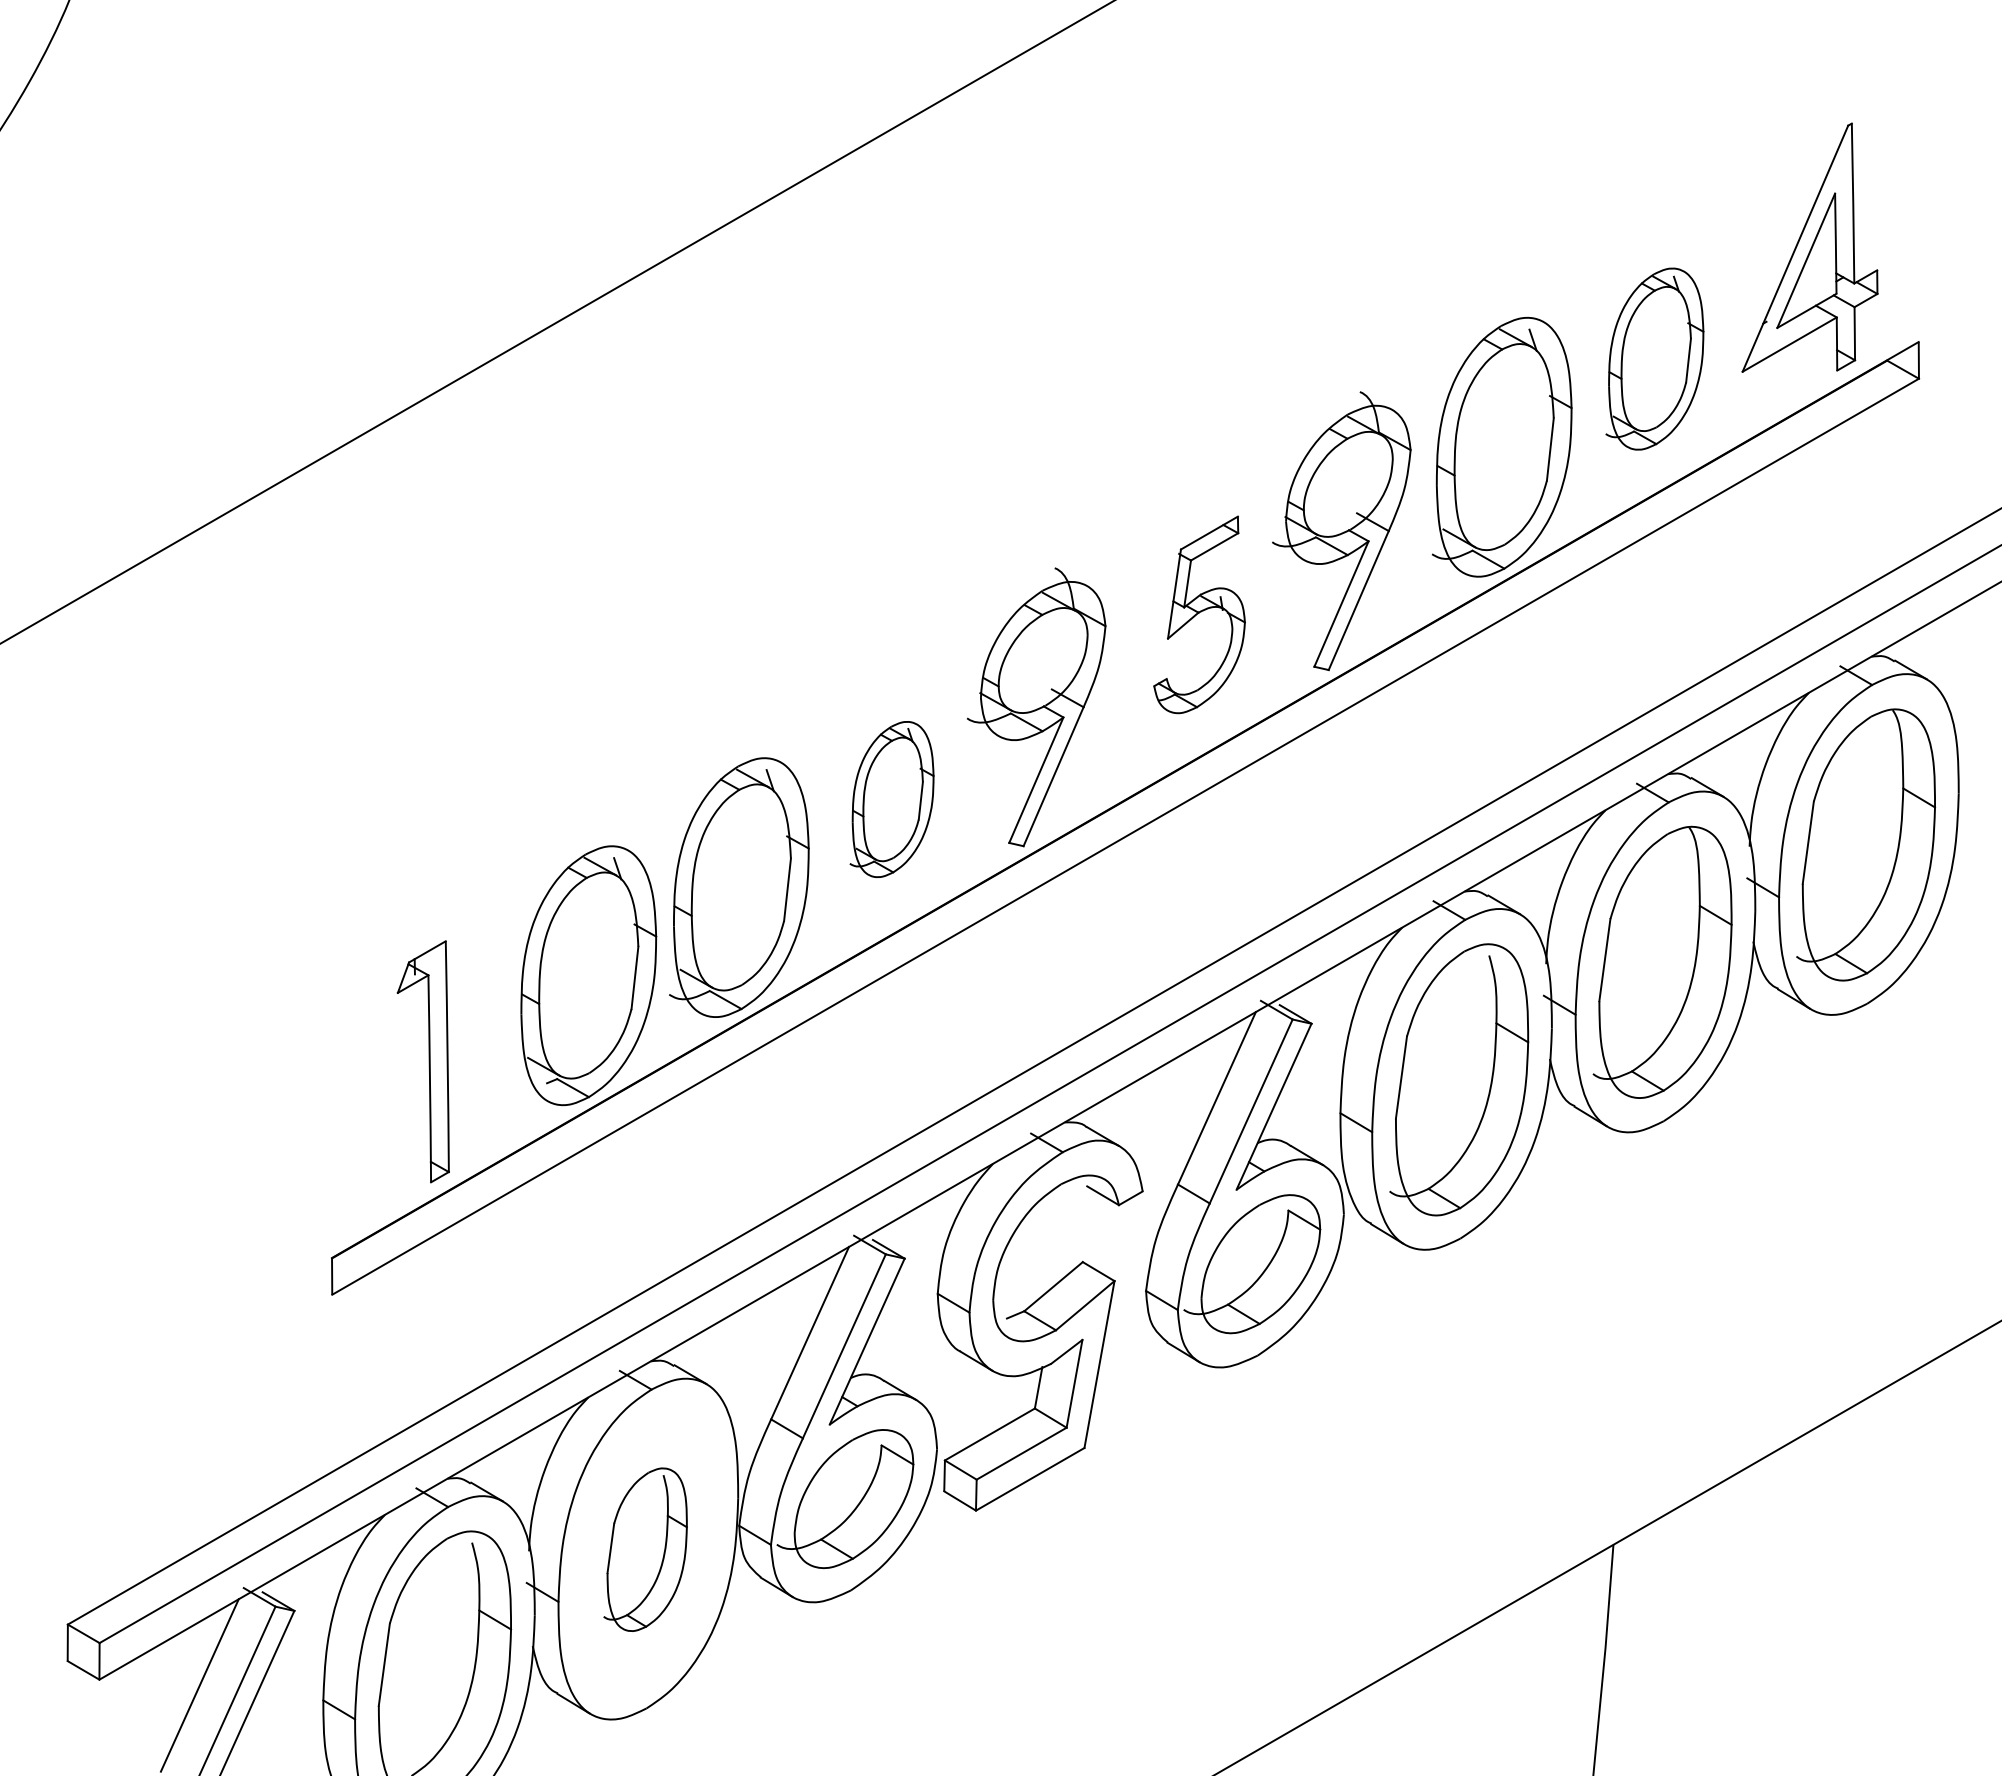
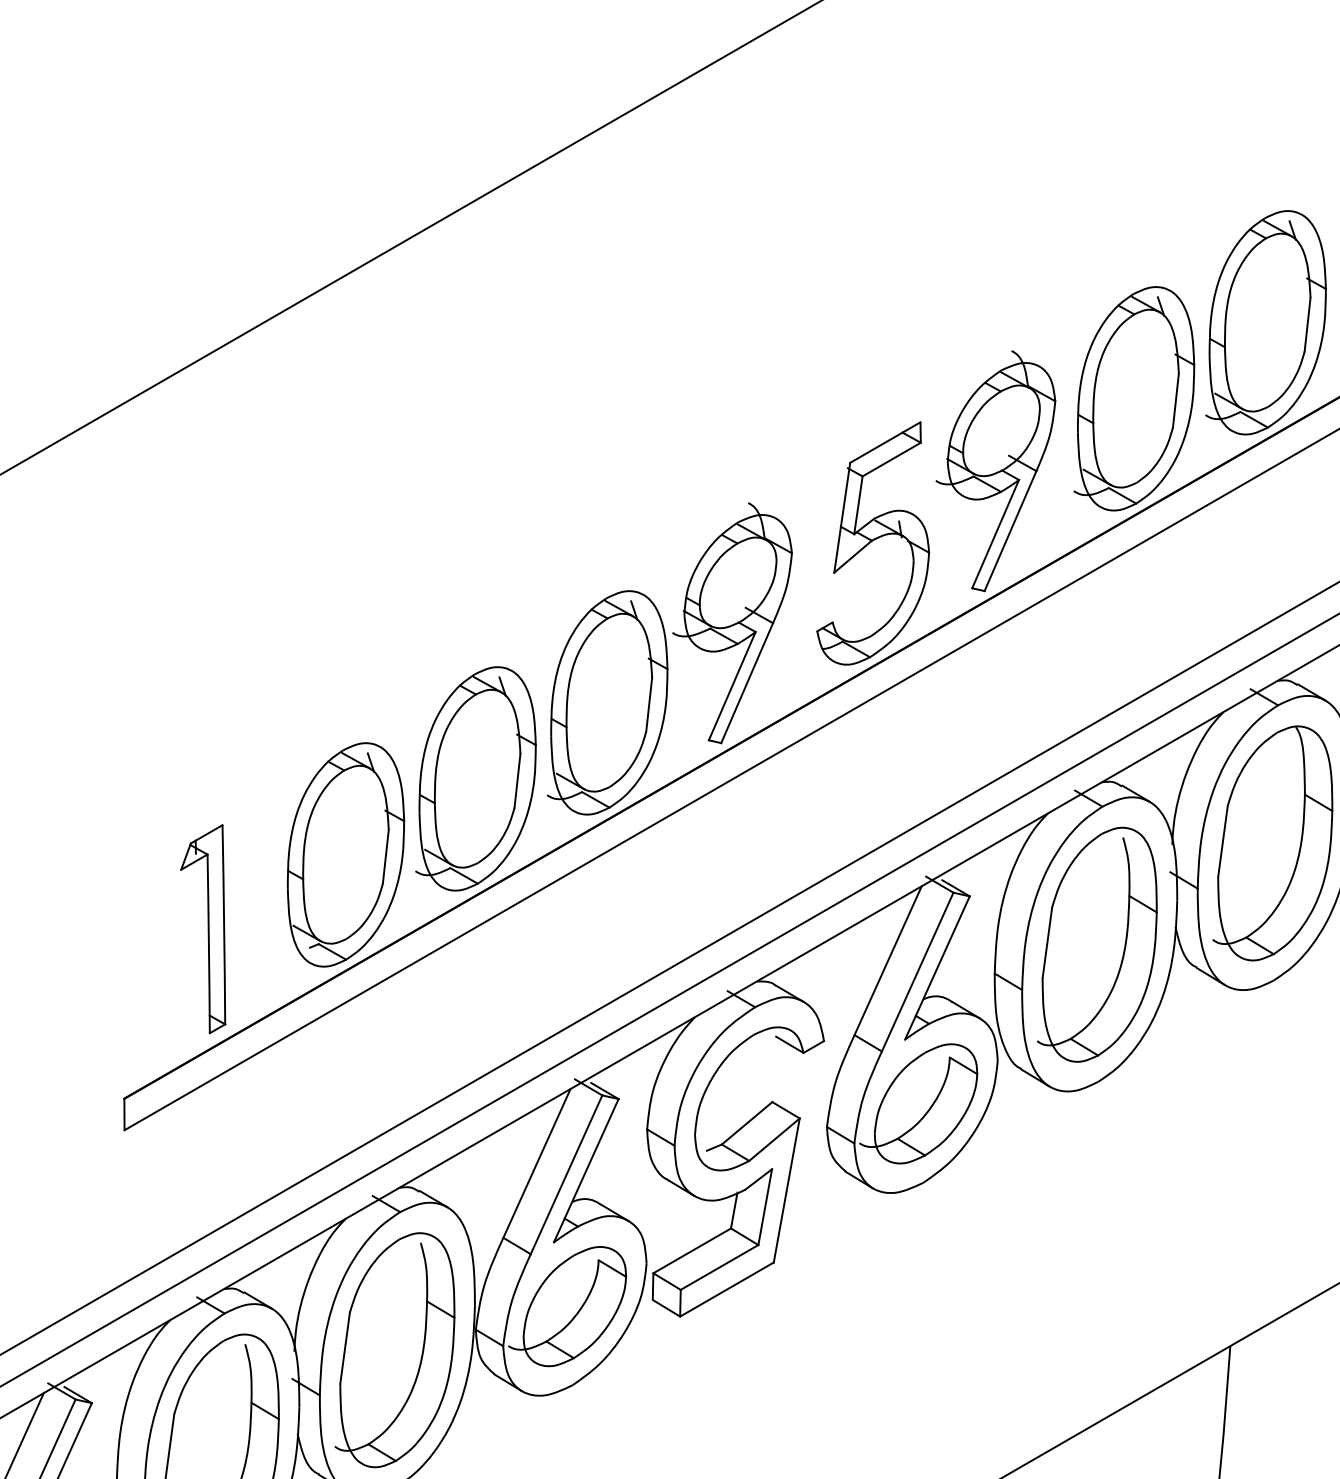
part: (1654, 358) -> (1265, 322), size x1.43
part: (1199, 614) -> (873, 543), size x1.43
part: (891, 799) -> (607, 702), size x1.67
part: (645, 1549) -> (394, 1350), size x1.67

